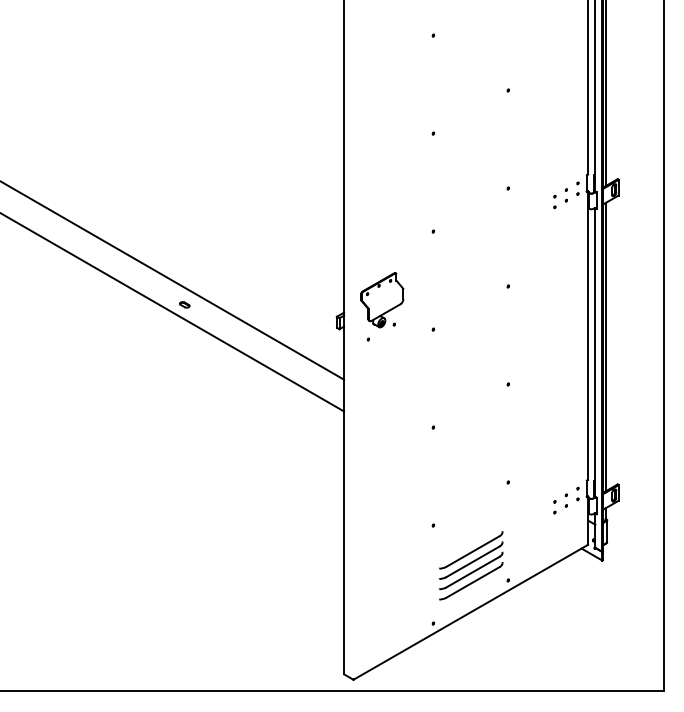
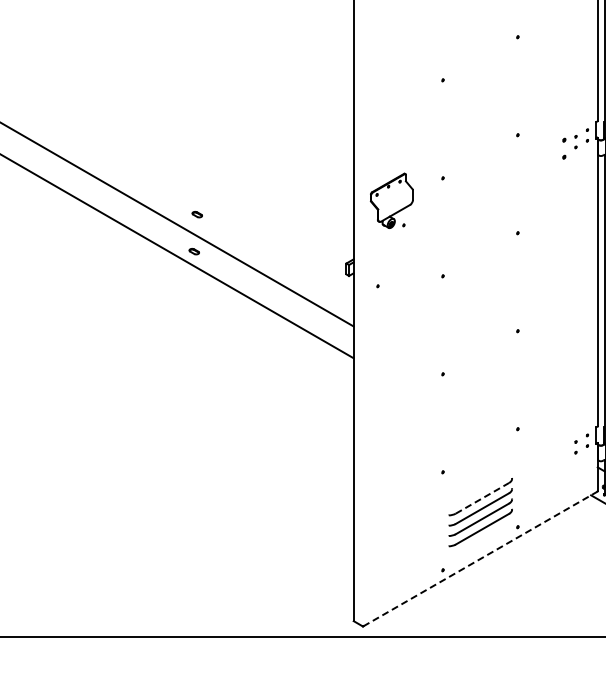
part: (554, 201) -> (564, 148), size x1.6
part: (187, 267) -> (197, 214), added
part: (382, 300) -> (392, 201), moved
part: (554, 507) -> (564, 454), removed
line: (472, 551) -> (482, 498), solid -> dashed
line: (470, 612) -> (480, 559), solid -> dashed

